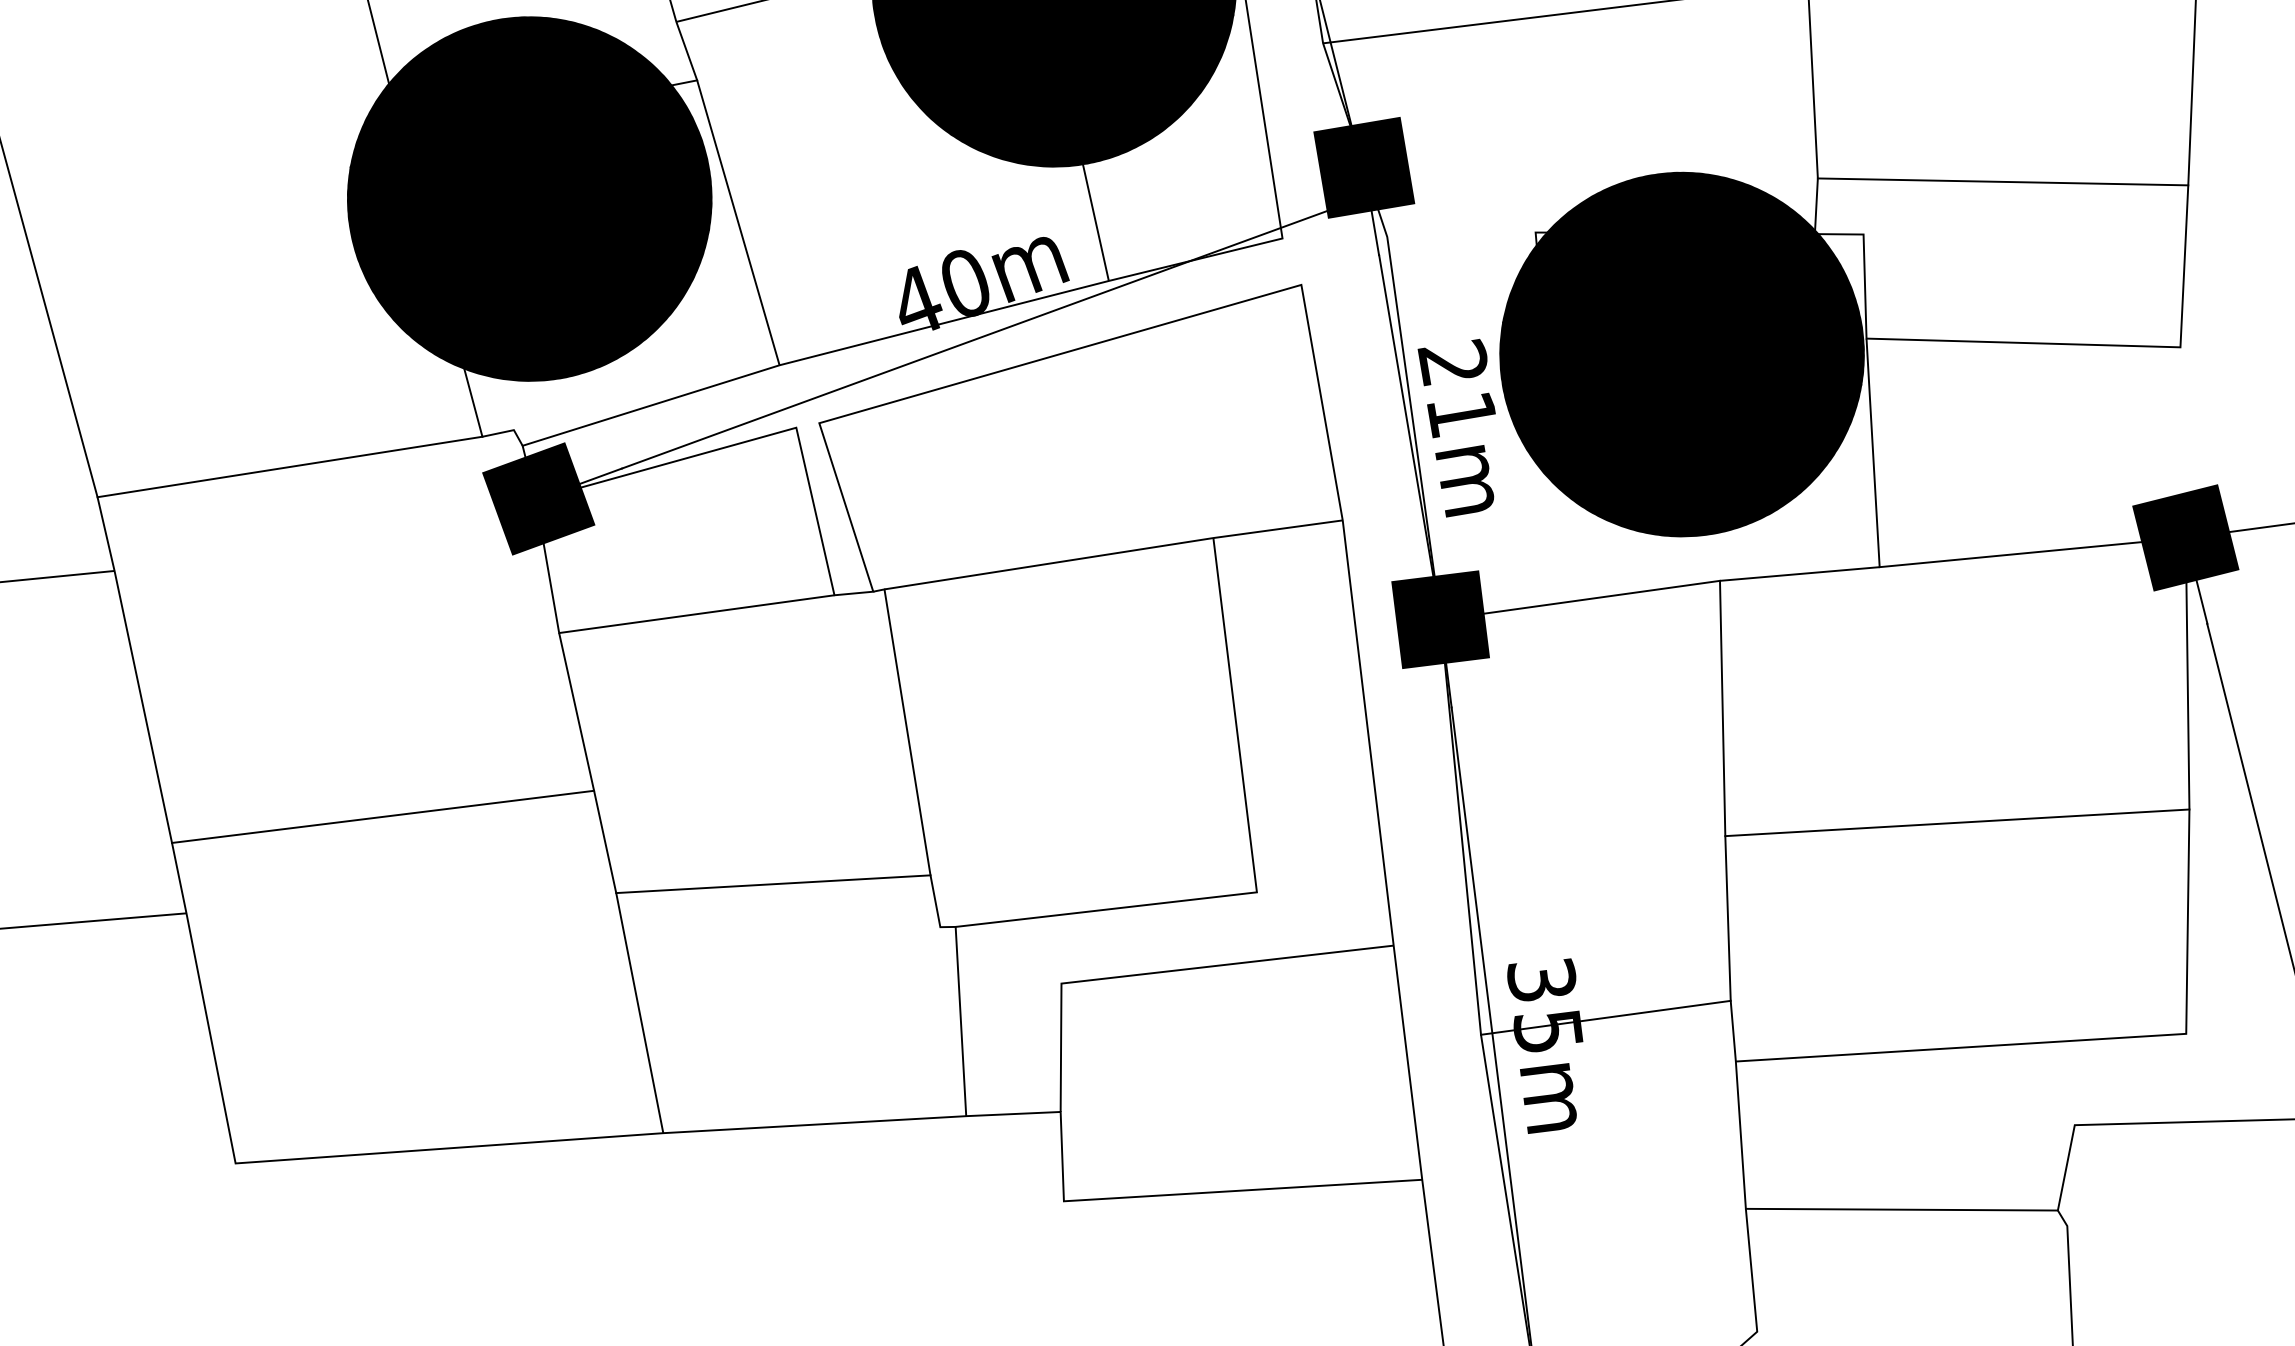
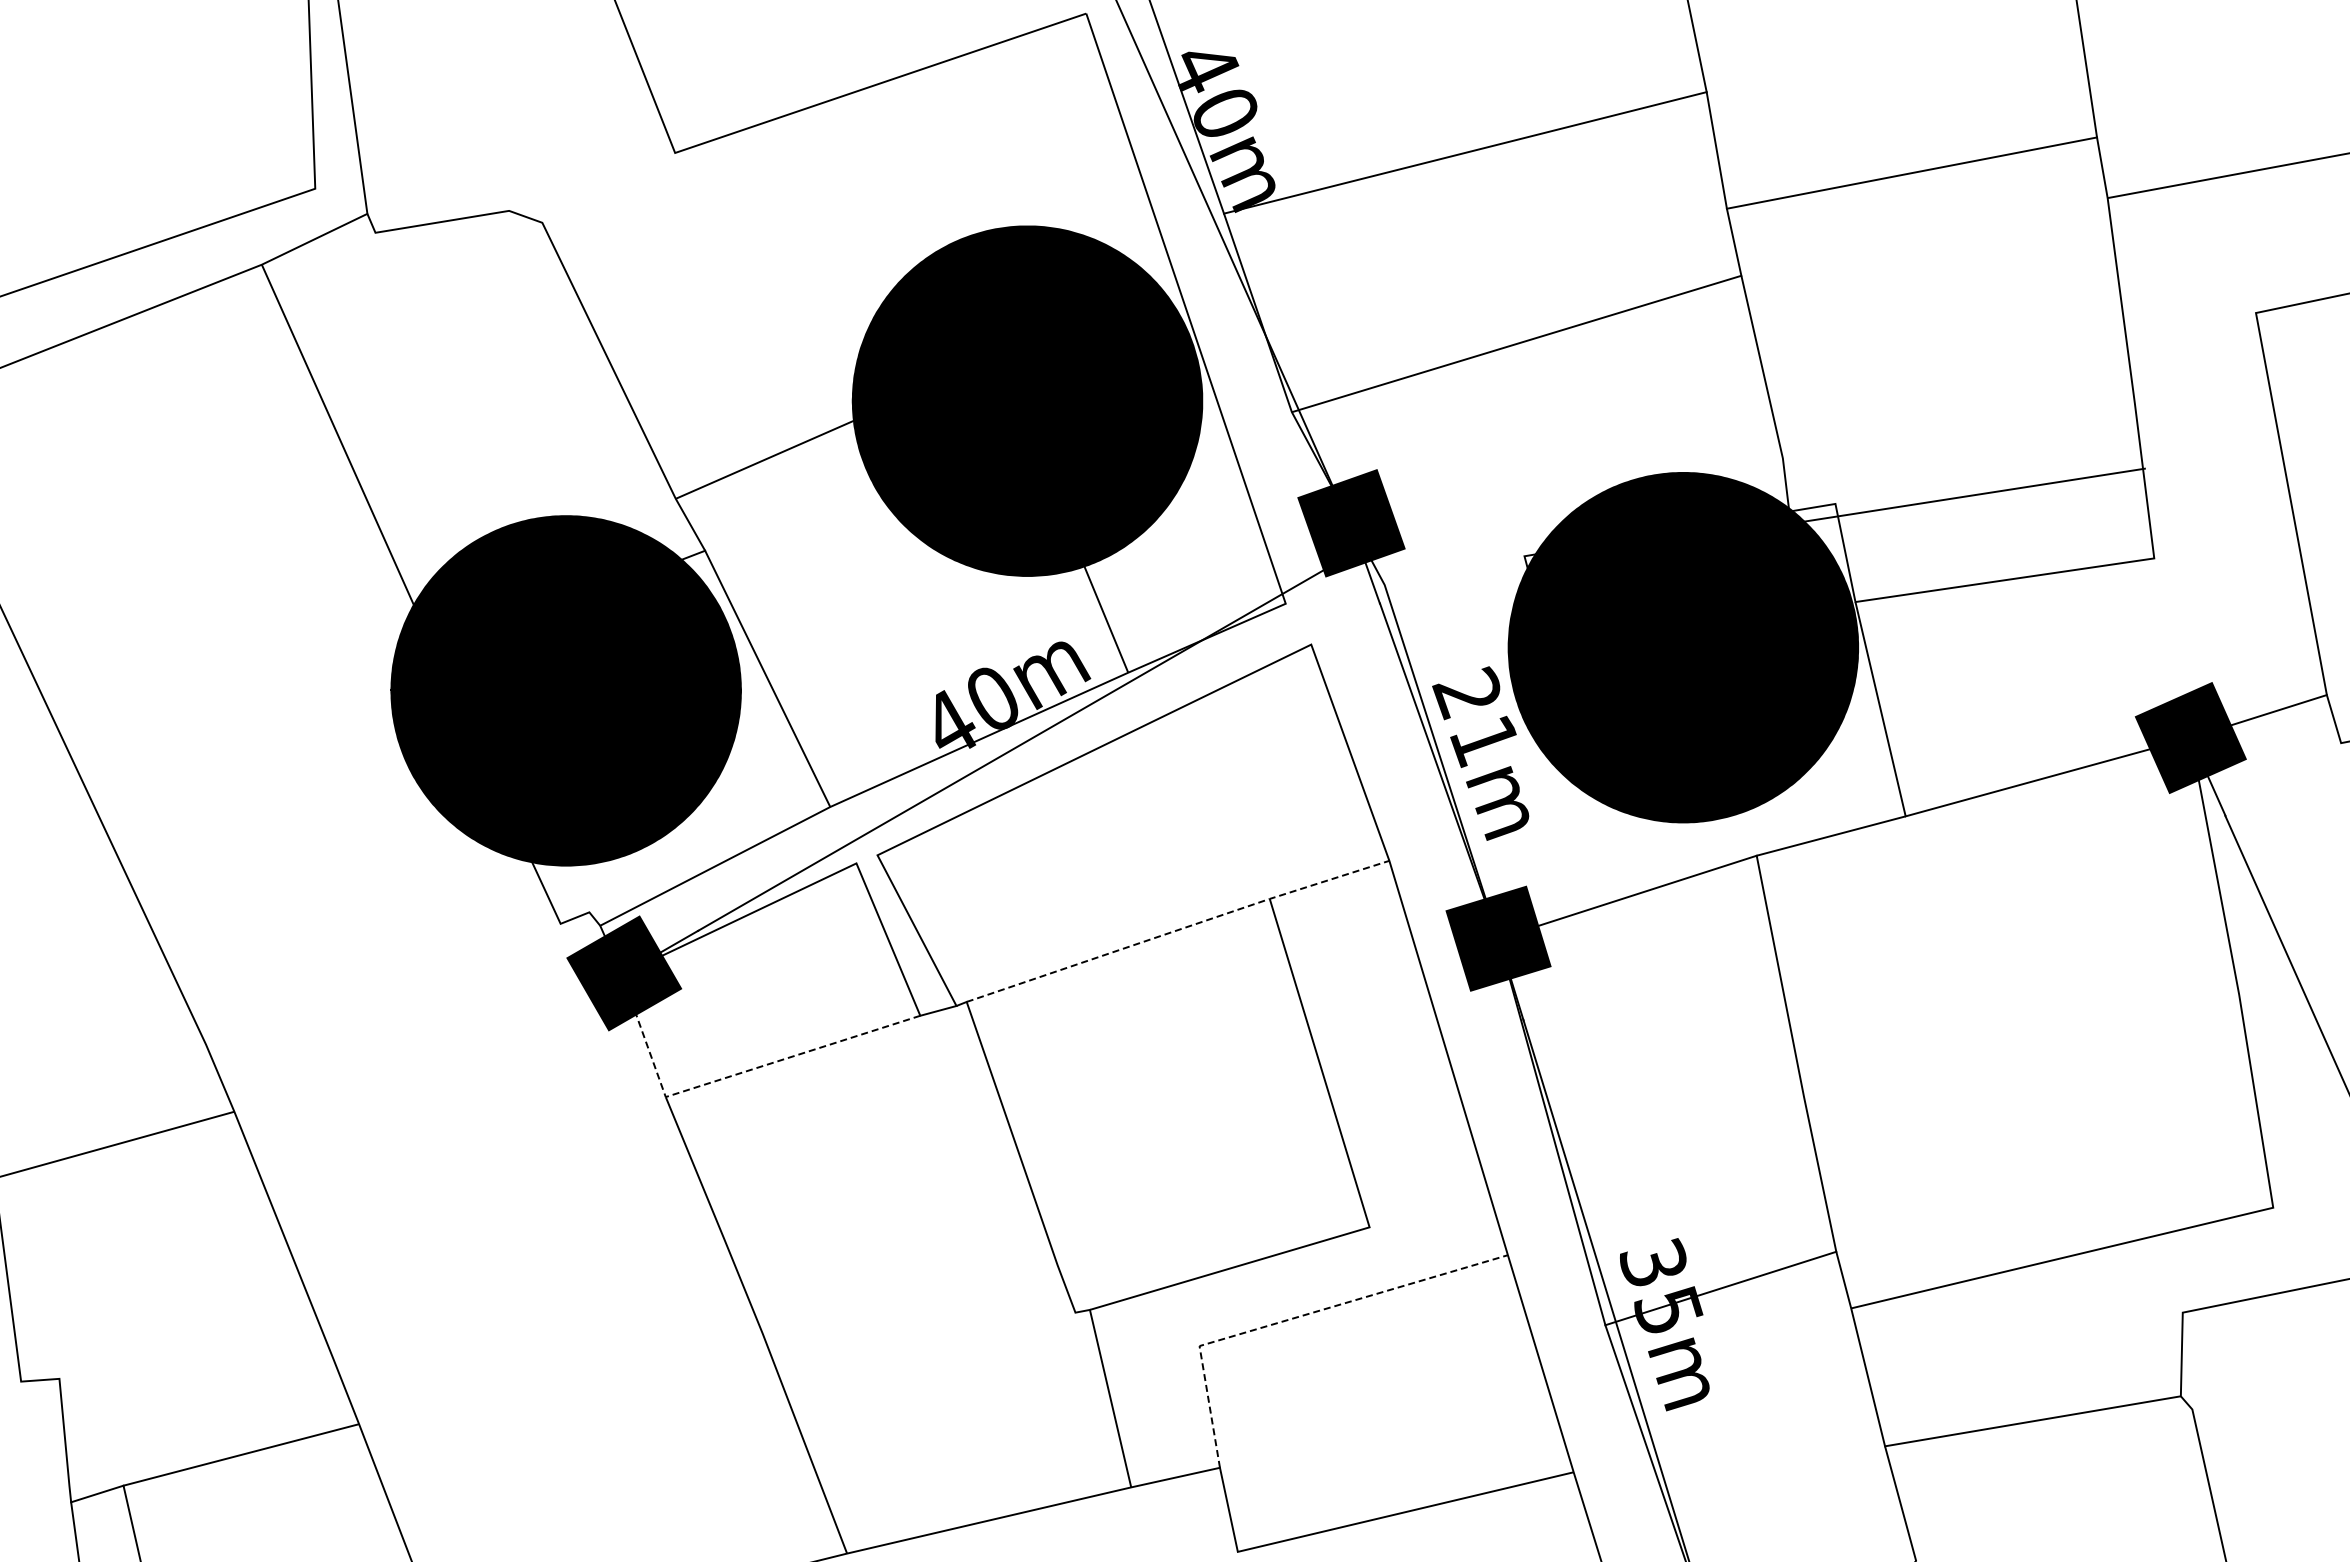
line: (2002, 181) -> (1968, 495), moved
line: (290, 466) -> (383, 983), removed
line: (1114, 554) -> (1178, 930), solid -> dashed
line: (629, 623) -> (730, 1076), solid -> dashed
line: (382, 815) -> (528, 1299), removed
line: (1957, 822) -> (2021, 1045), removed
line: (772, 884) -> (909, 1299), removed
line: (1163, 972) -> (1294, 1318), solid -> dashed

